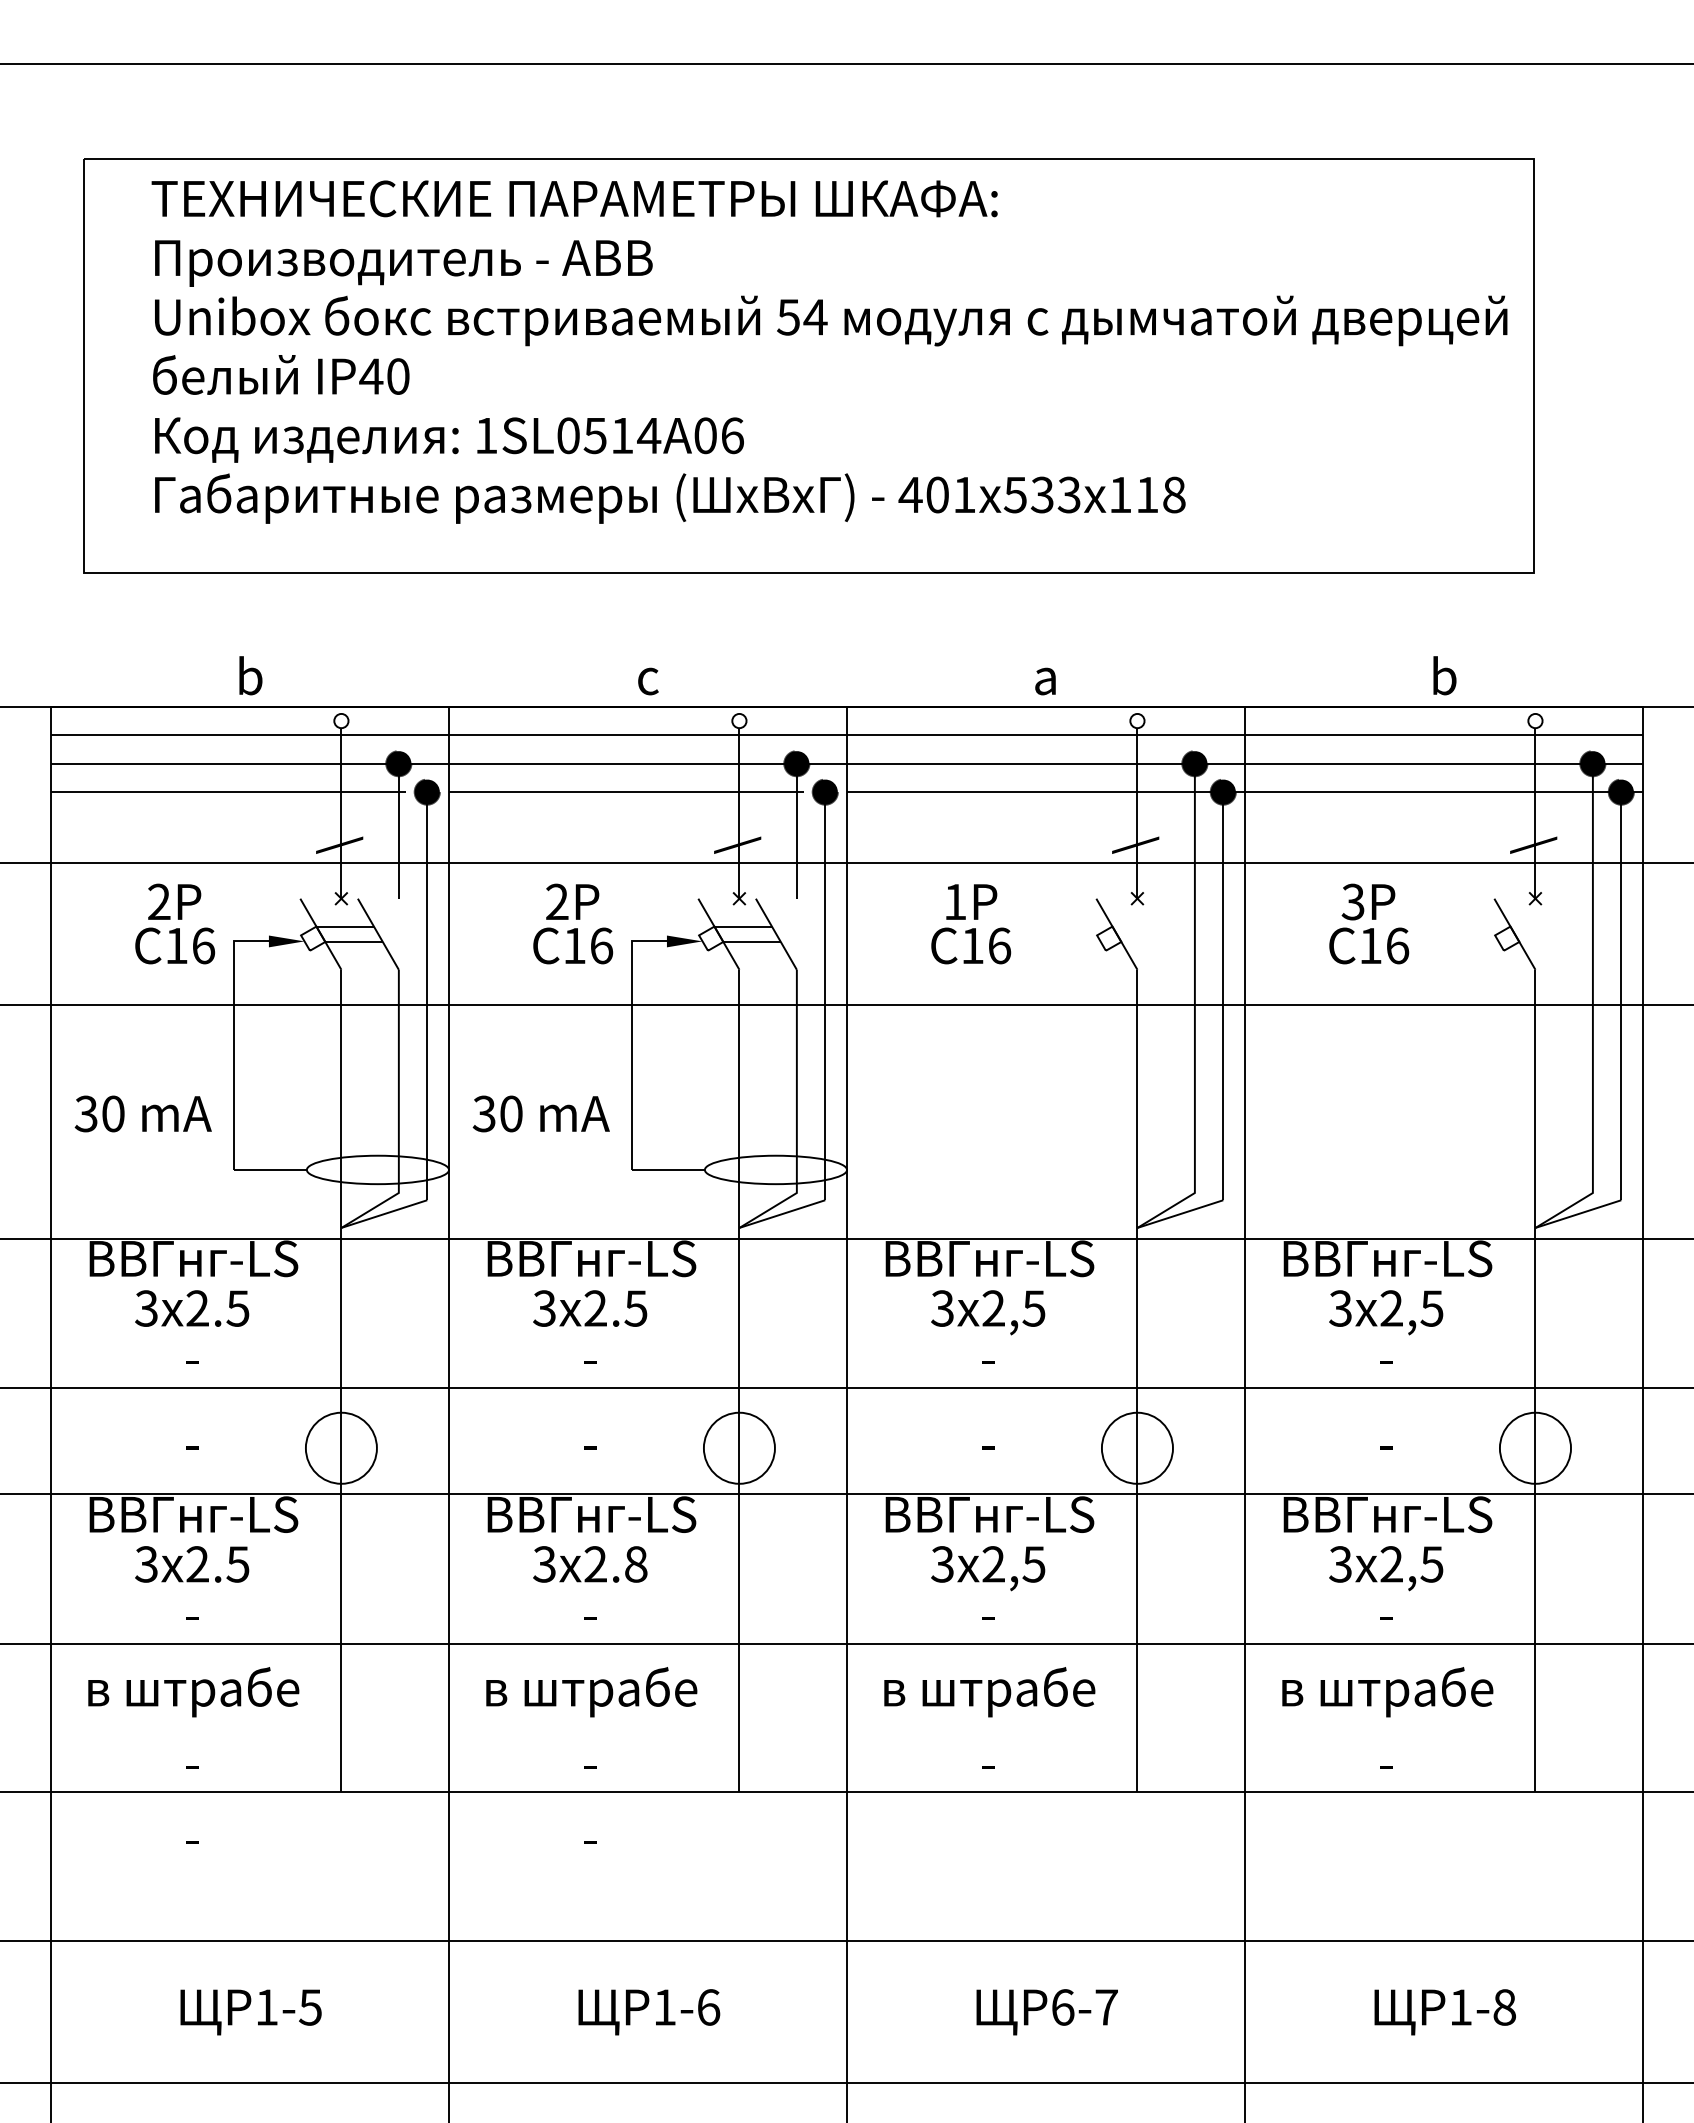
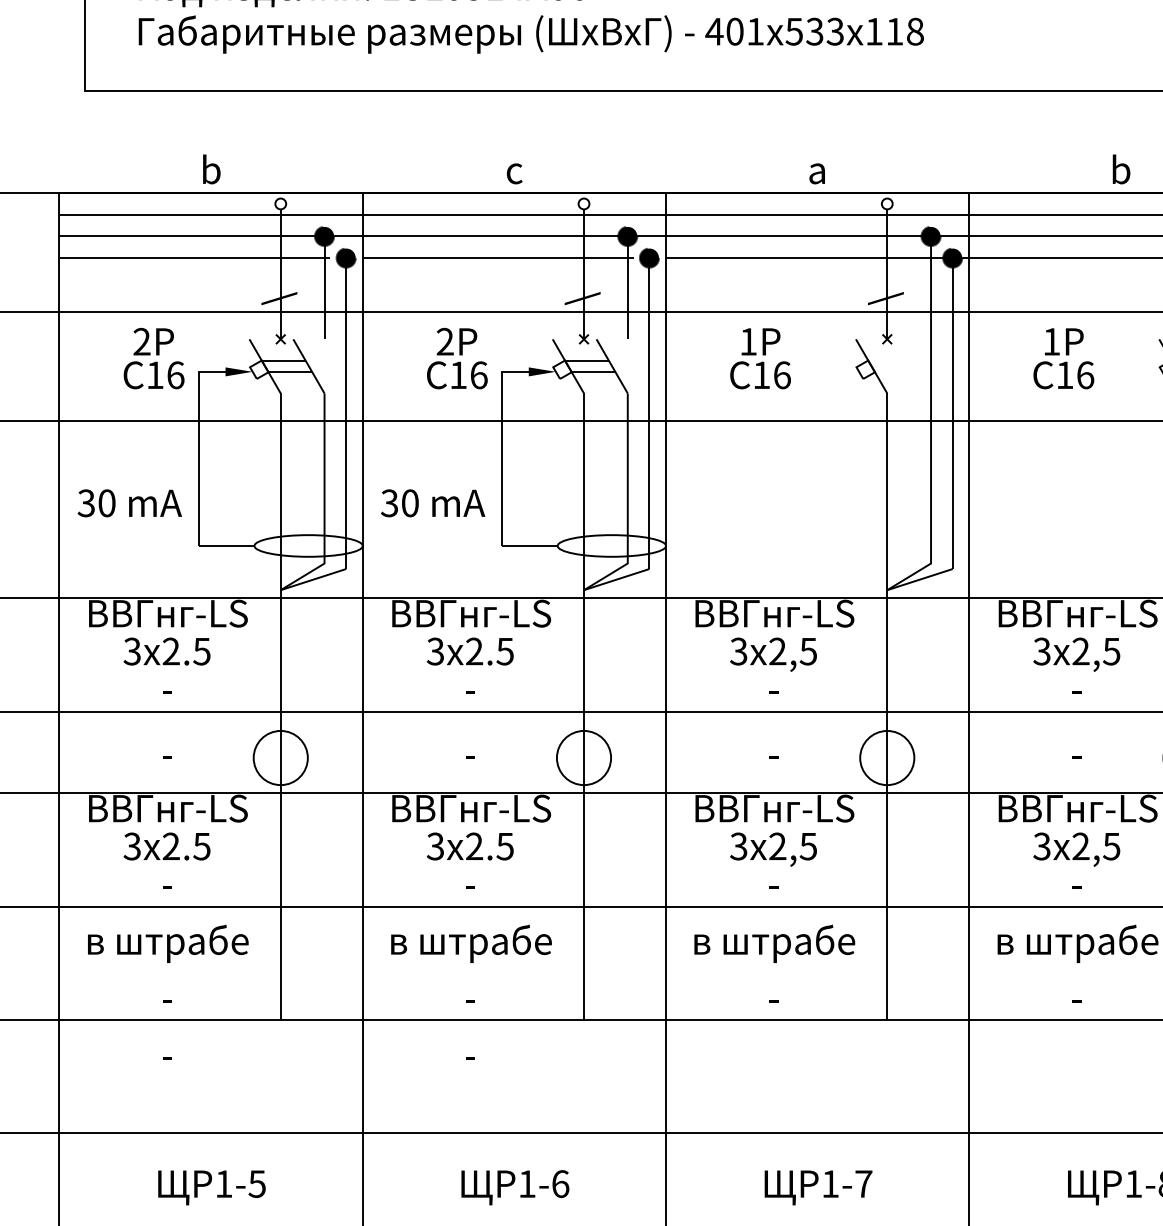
text: (1352, 901) -> (1051, 341), 3P -> 1P
text: (635, 1564) -> (504, 846), 3x2.8 -> 3x2.5
text: (1063, 2007) -> (830, 1184), 6-7 -> 1-7

